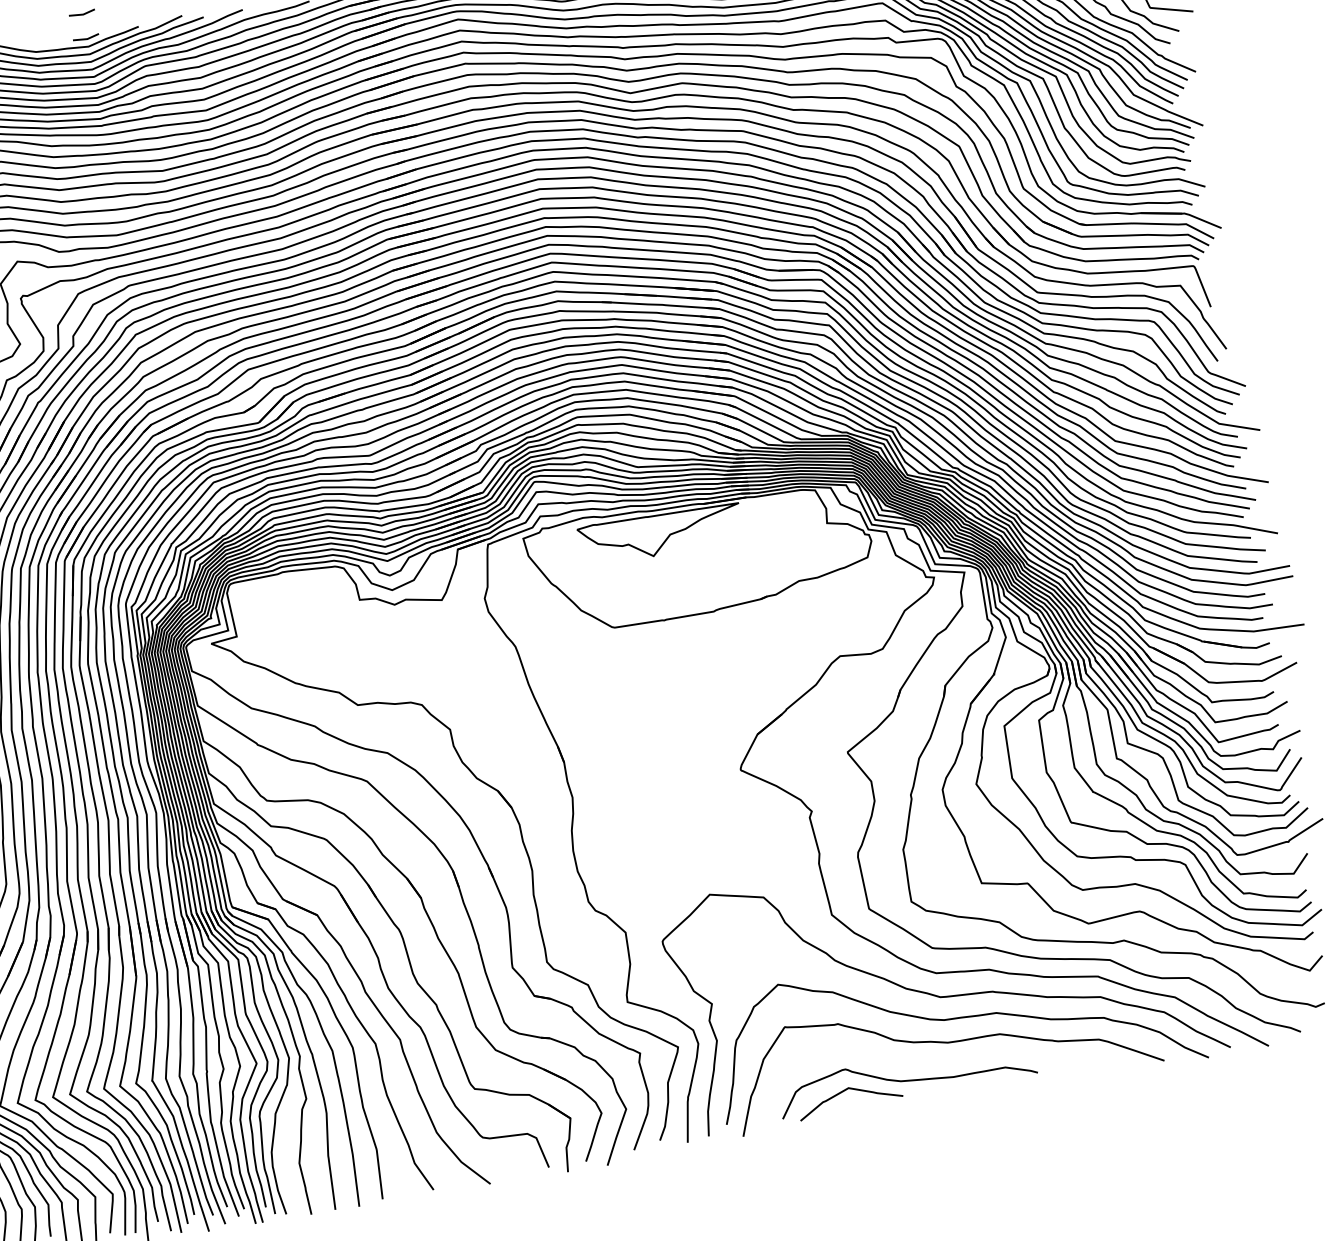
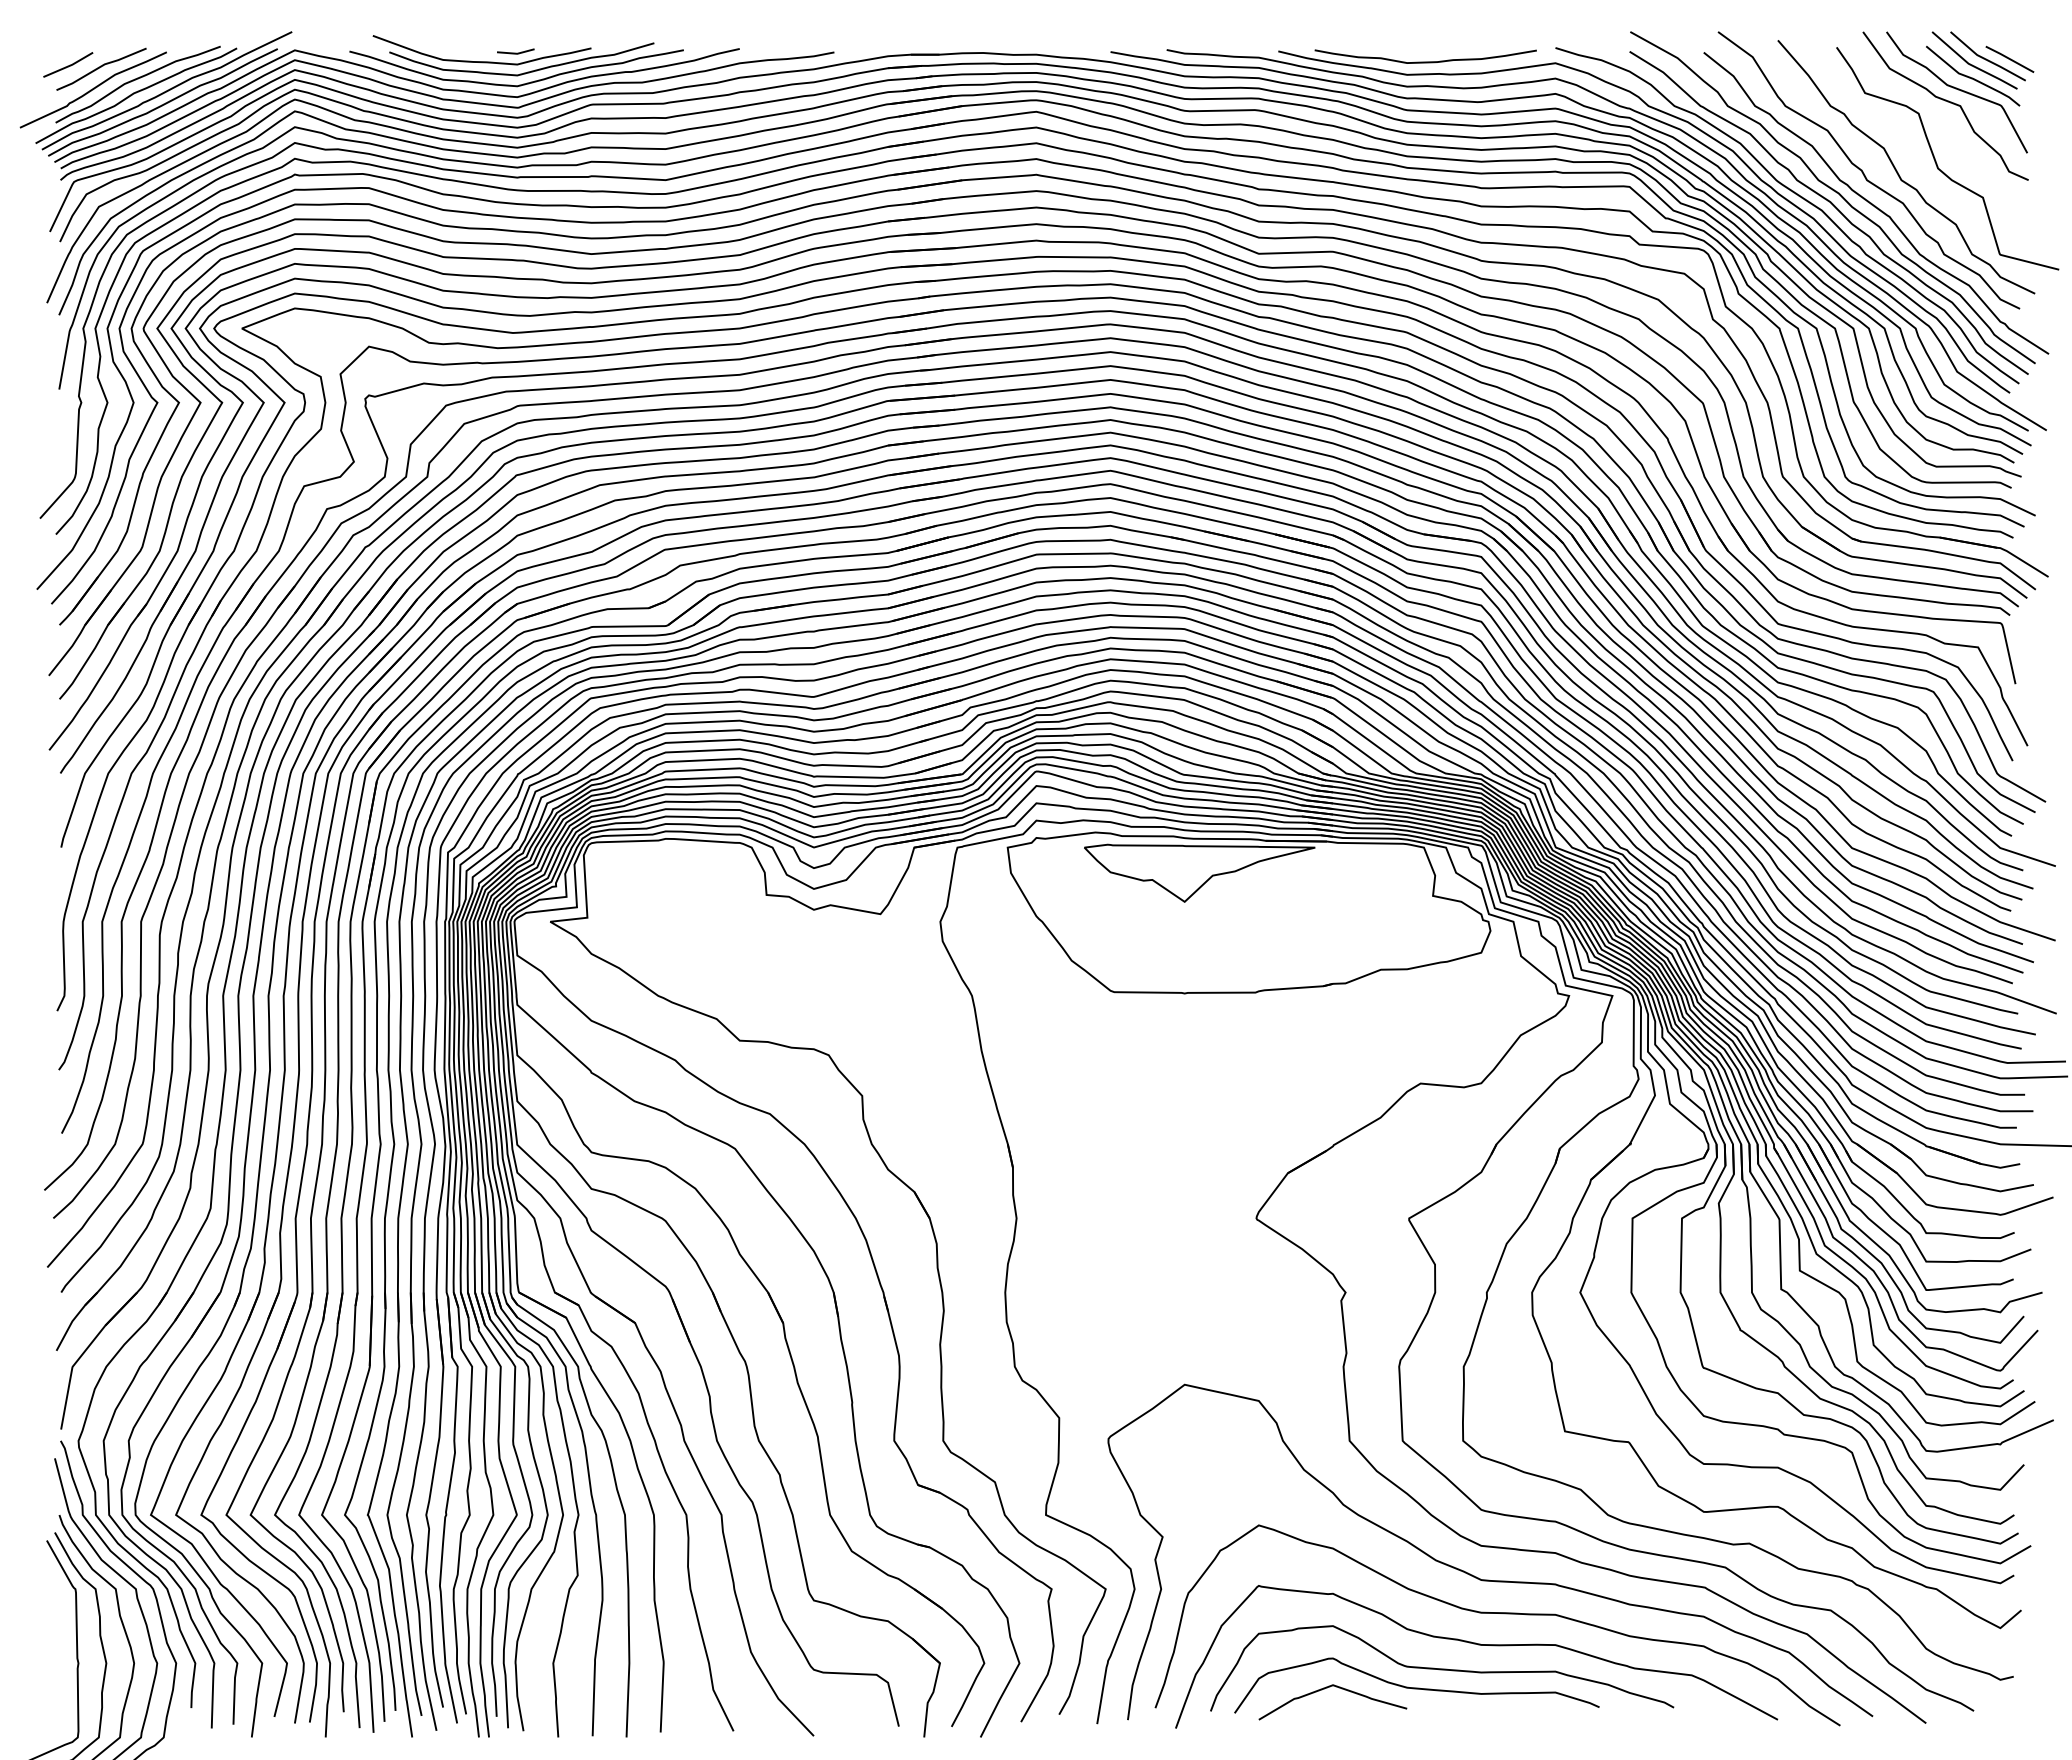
line: (81, 13) -> (515, 17), removed
curve: (923, 1063) -> (1442, 1668), added

